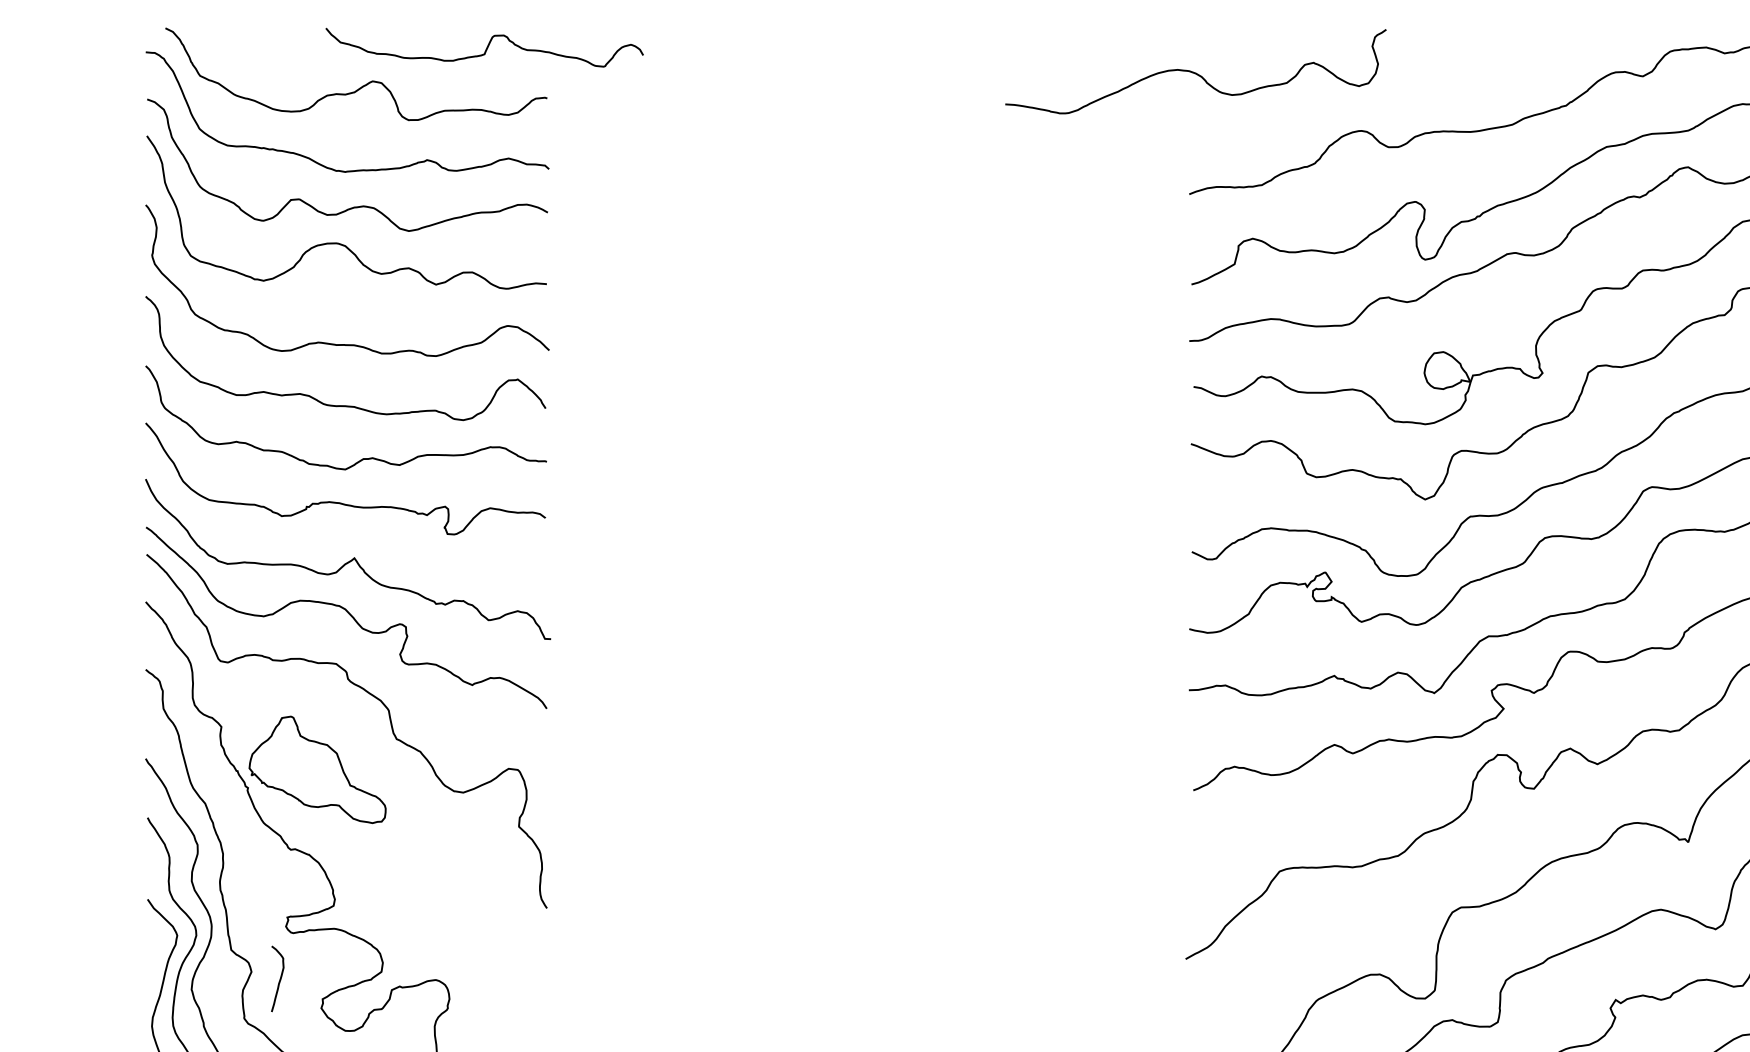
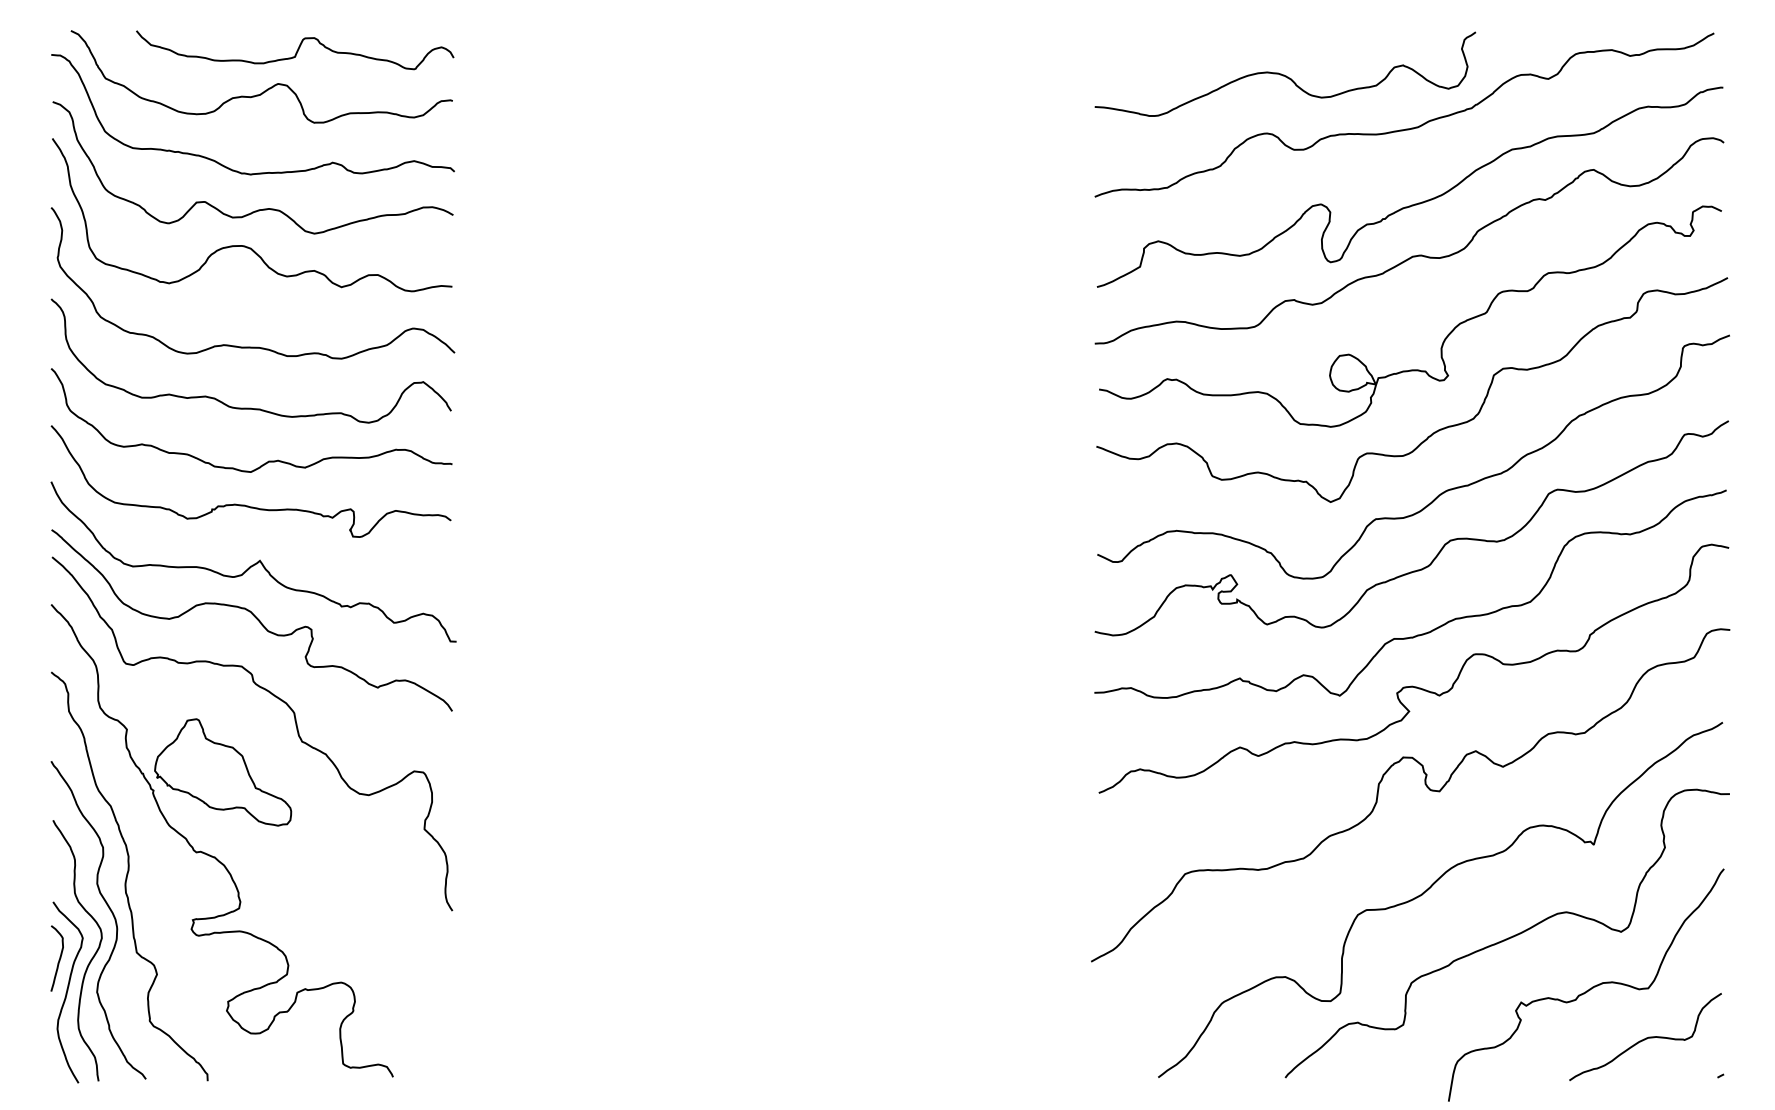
curve: (486, 47) -> (296, 50), moved
curve: (1195, 71) -> (1284, 74), moved
curve: (279, 979) -> (58, 959), moved

